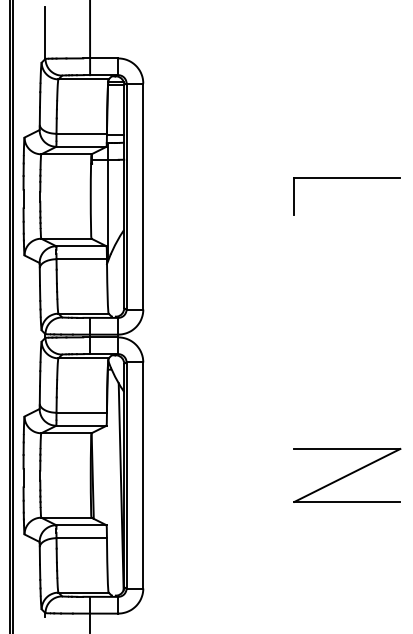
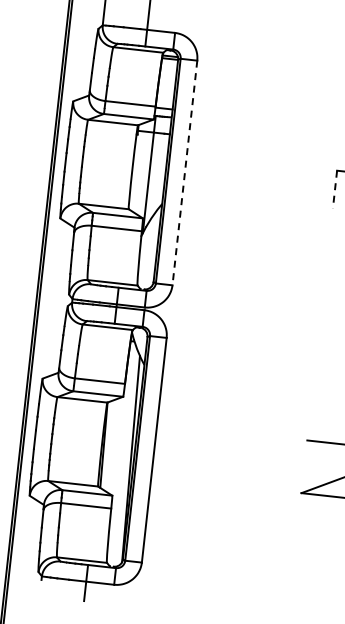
line: (294, 196) -> (335, 189), solid -> dashed
line: (143, 197) -> (184, 173), solid -> dashed

